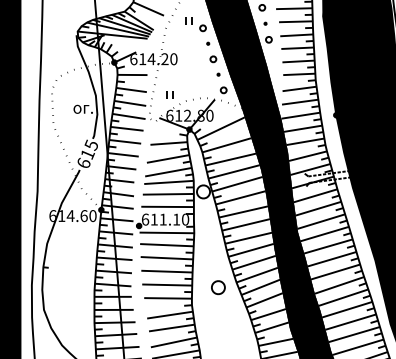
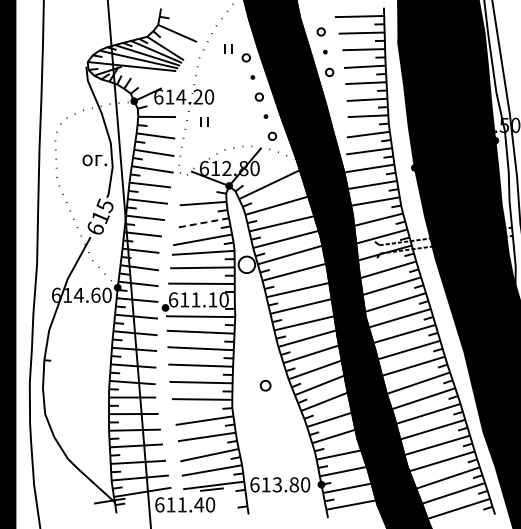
part: (169, 95) -> (204, 121), moved
line: (167, 159) -> (201, 223), solid -> dashed
part: (218, 287) -> (265, 385), size x0.6

